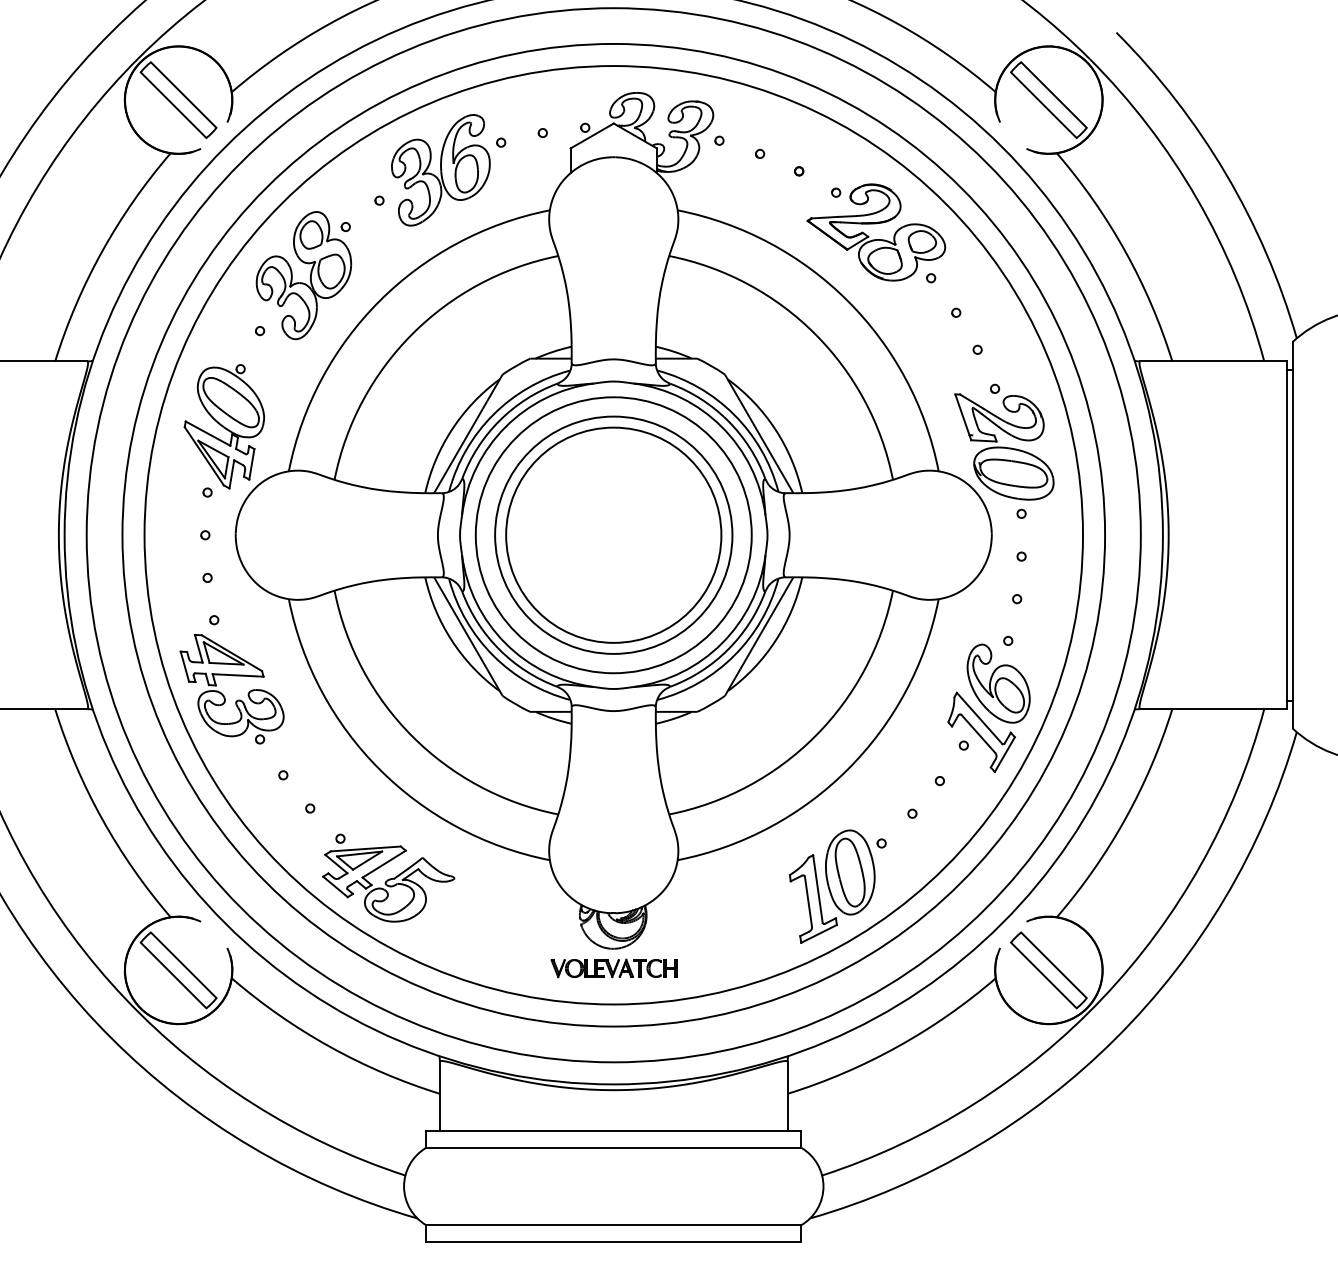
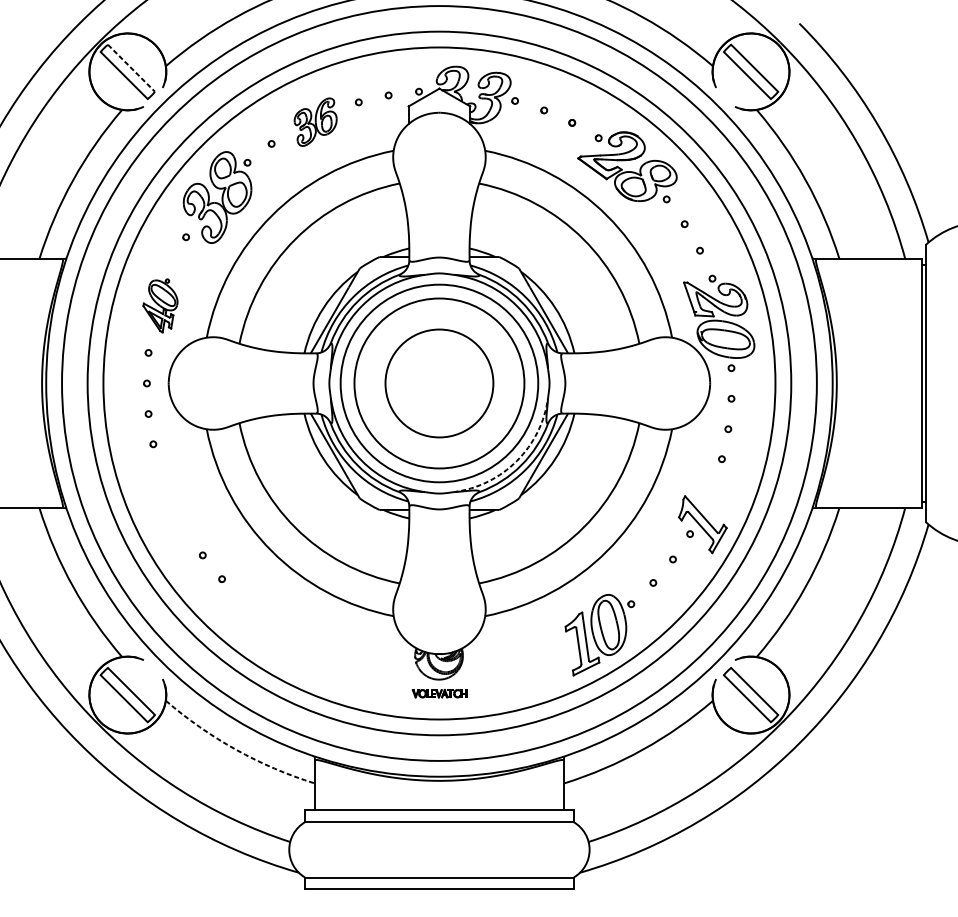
line: (184, 95) -> (132, 68), solid -> dashed
part: (440, 170) -> (315, 122), size x0.6
part: (223, 426) -> (159, 305), size x0.6
circle: (613, 534) -> (439, 382), size x0.7
arc: (721, 643) -> (516, 461), solid -> dashed
part: (998, 683) -> (714, 489), removed
part: (224, 695) -> (160, 498), removed
part: (388, 877) -> (278, 628), removed
part: (613, 968) -> (439, 693), size x0.6
arc: (329, 1046) -> (235, 749), solid -> dashed

